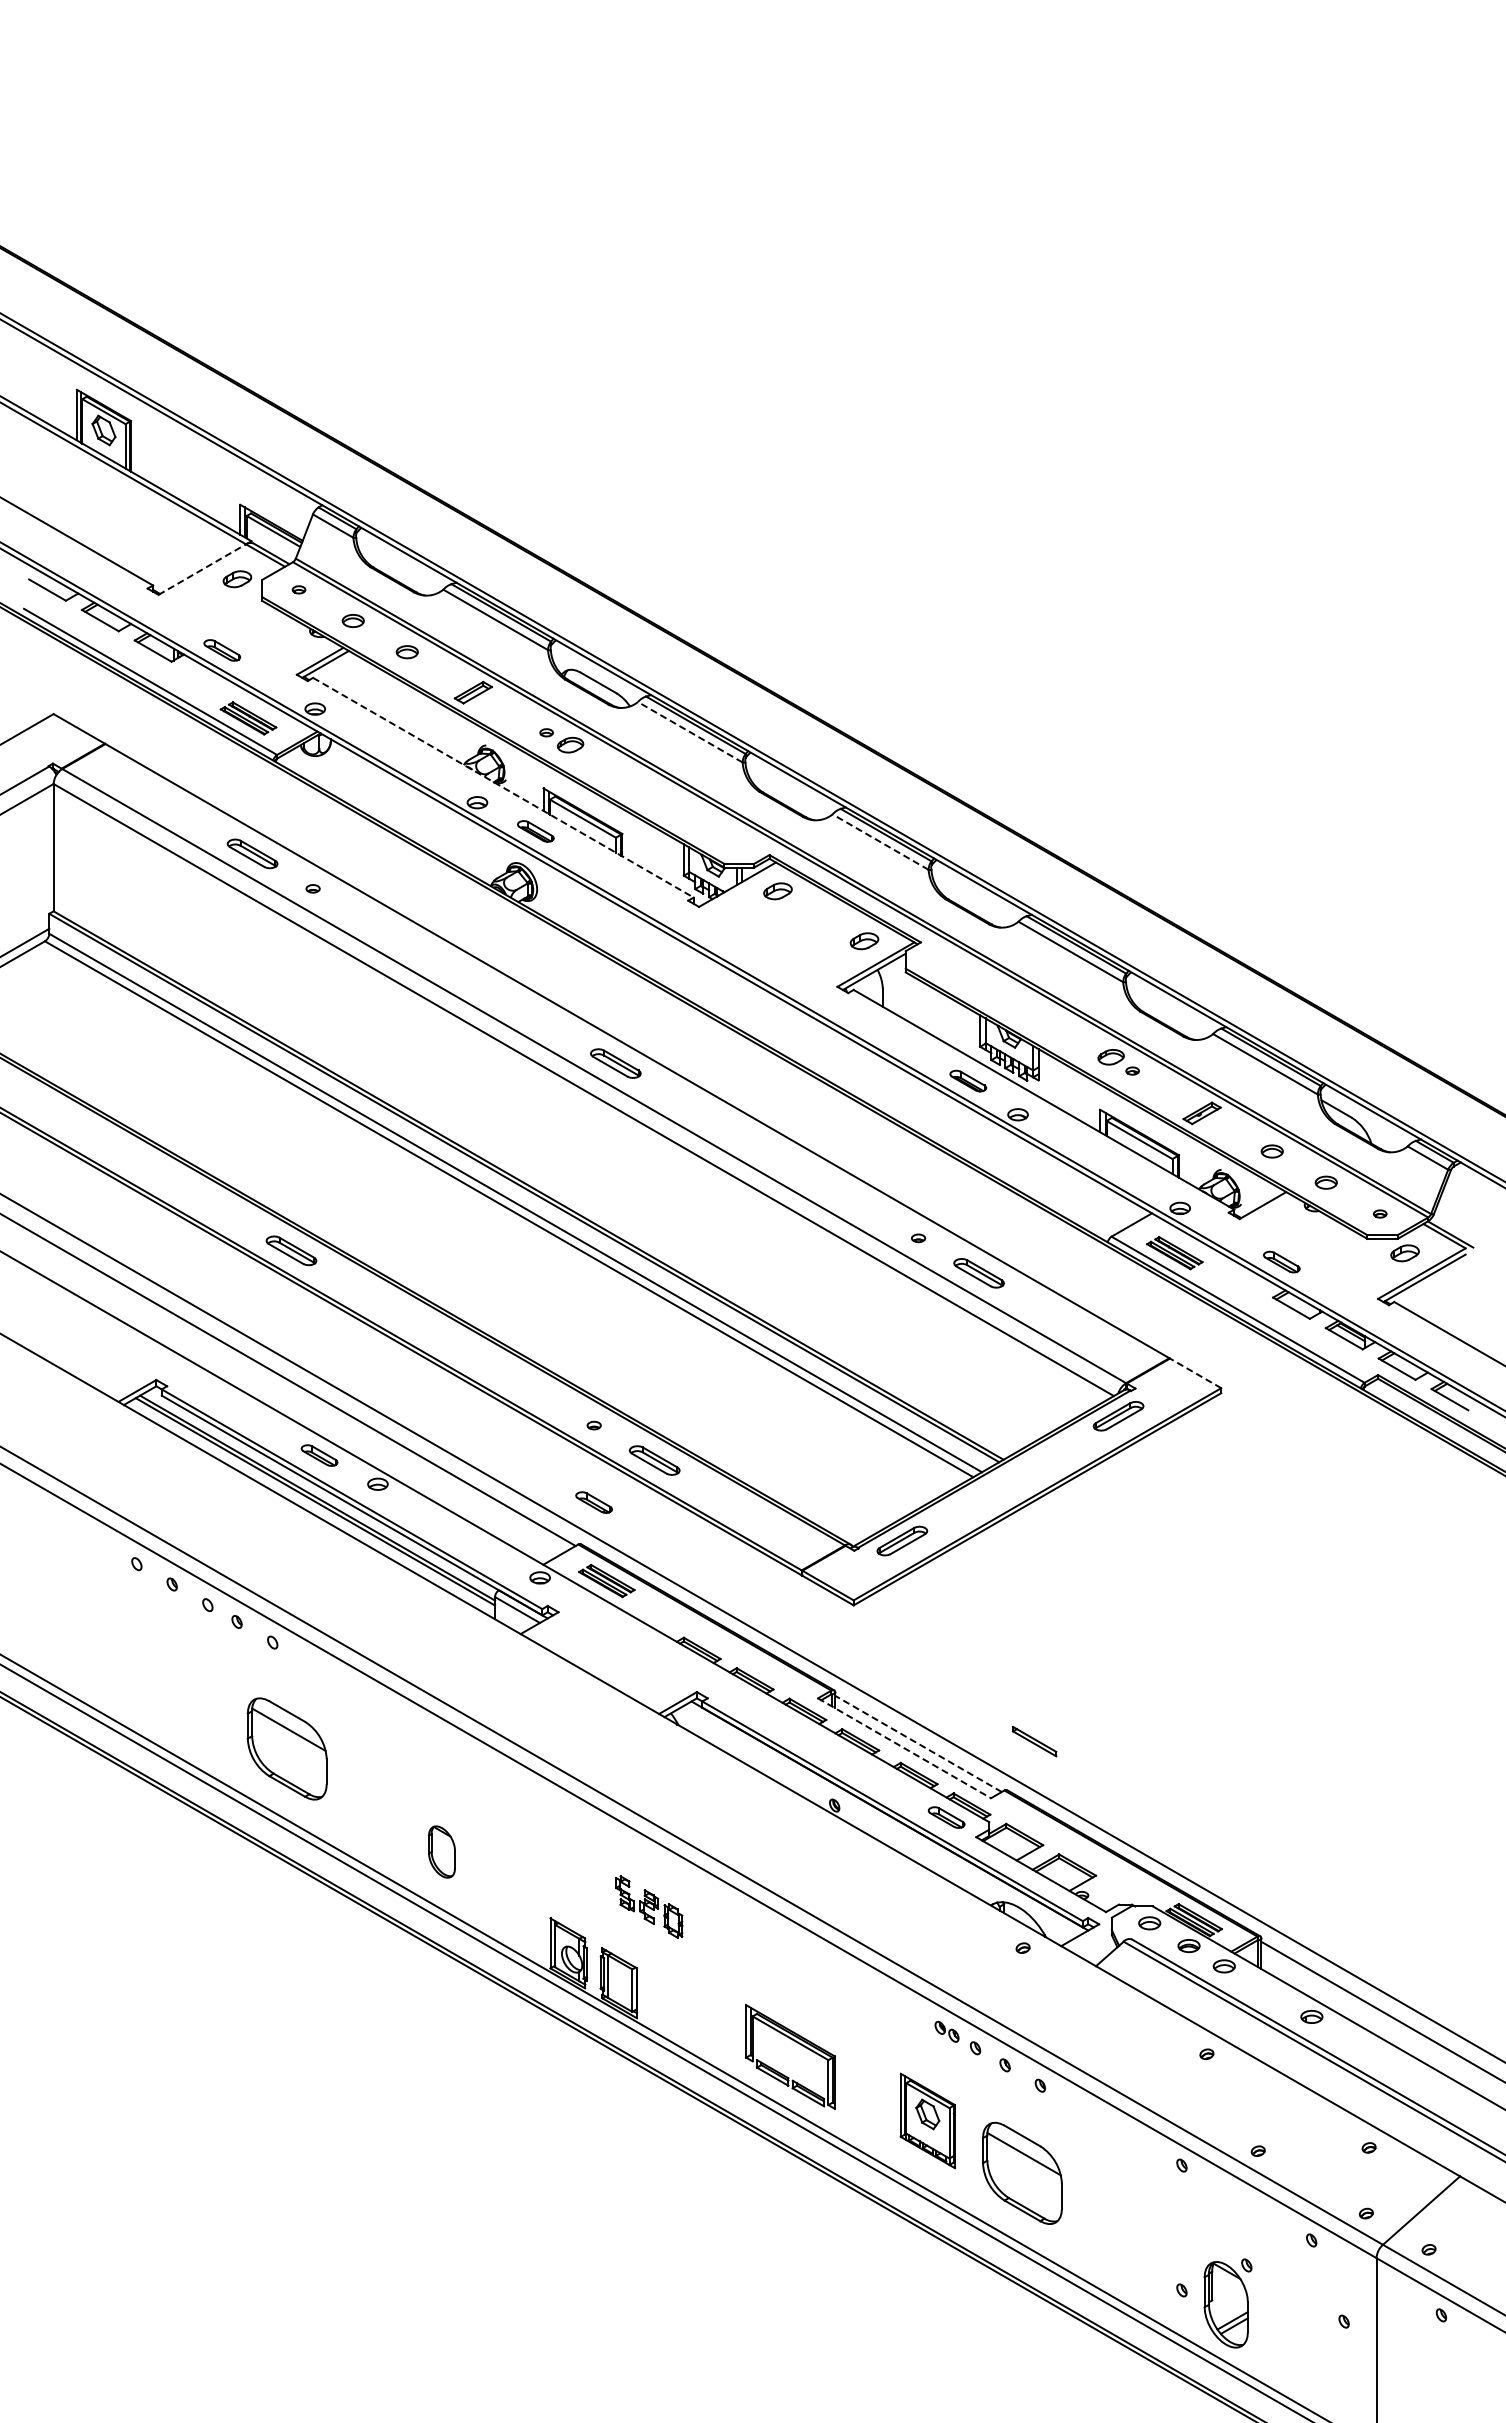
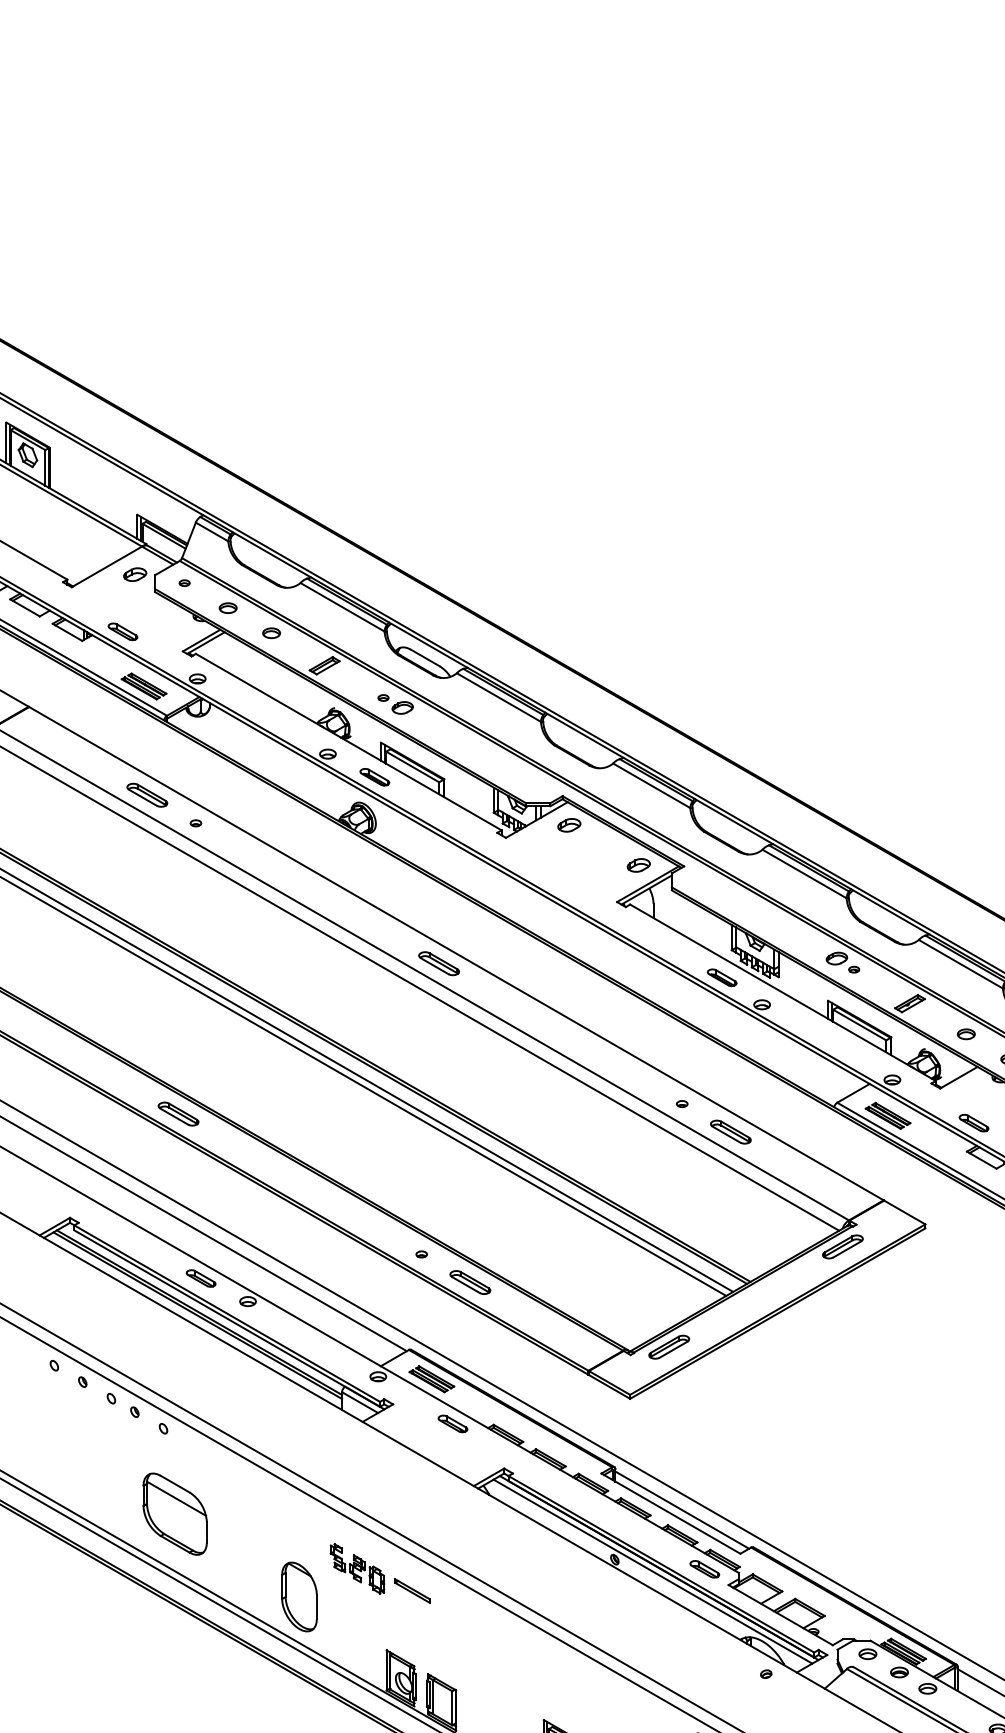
line: (202, 569) -> (107, 566), dashed -> solid
line: (689, 732) -> (498, 697), dashed -> solid
line: (503, 787) -> (348, 741), dashed -> solid
line: (880, 841) -> (651, 785), dashed -> solid
line: (1195, 1373) -> (904, 1212), dashed -> solid
part: (593, 1502) -> (452, 1423), moved
part: (1034, 1741) -> (412, 1590), moved
line: (918, 1743) -> (682, 1509), dashed -> solid
line: (904, 1748) -> (670, 1513), dashed -> solid
line: (881, 1820) -> (652, 1571), added
part: (441, 1851) -> (299, 1596), size x1.67
part: (649, 1906) -> (357, 1568), moved

